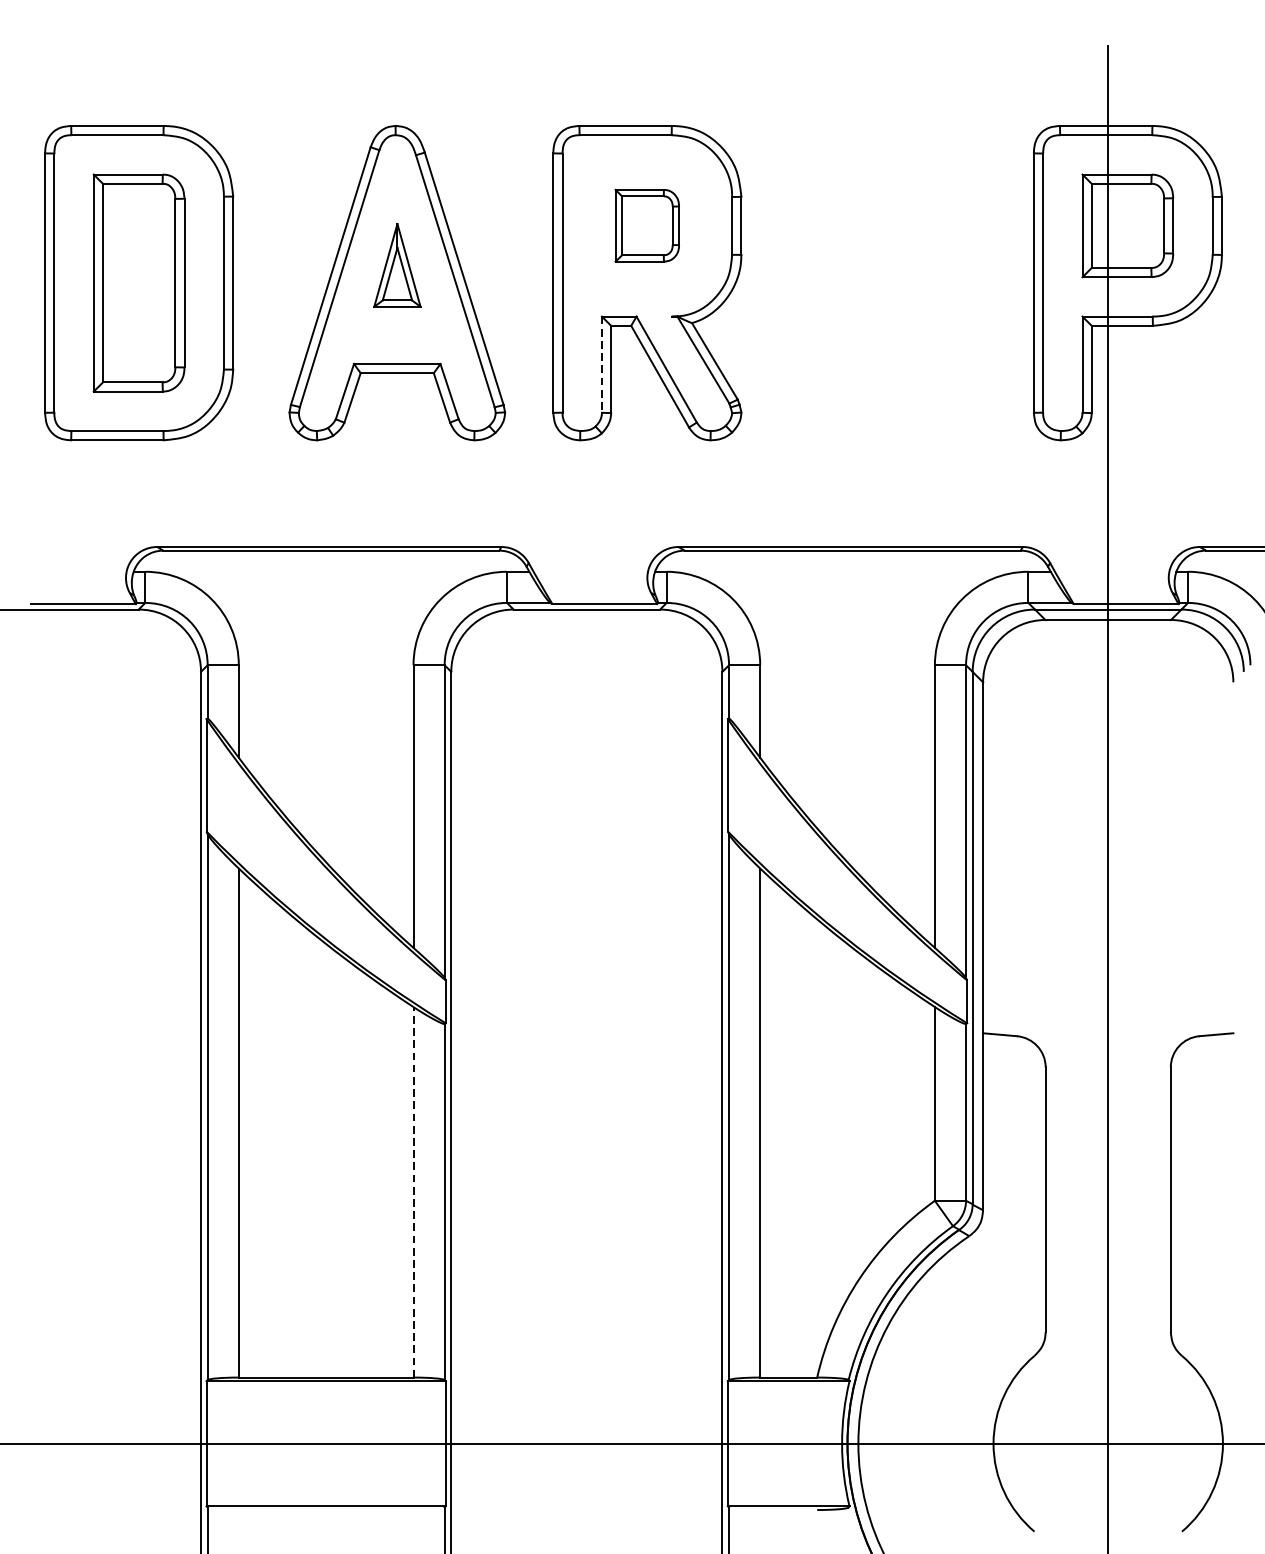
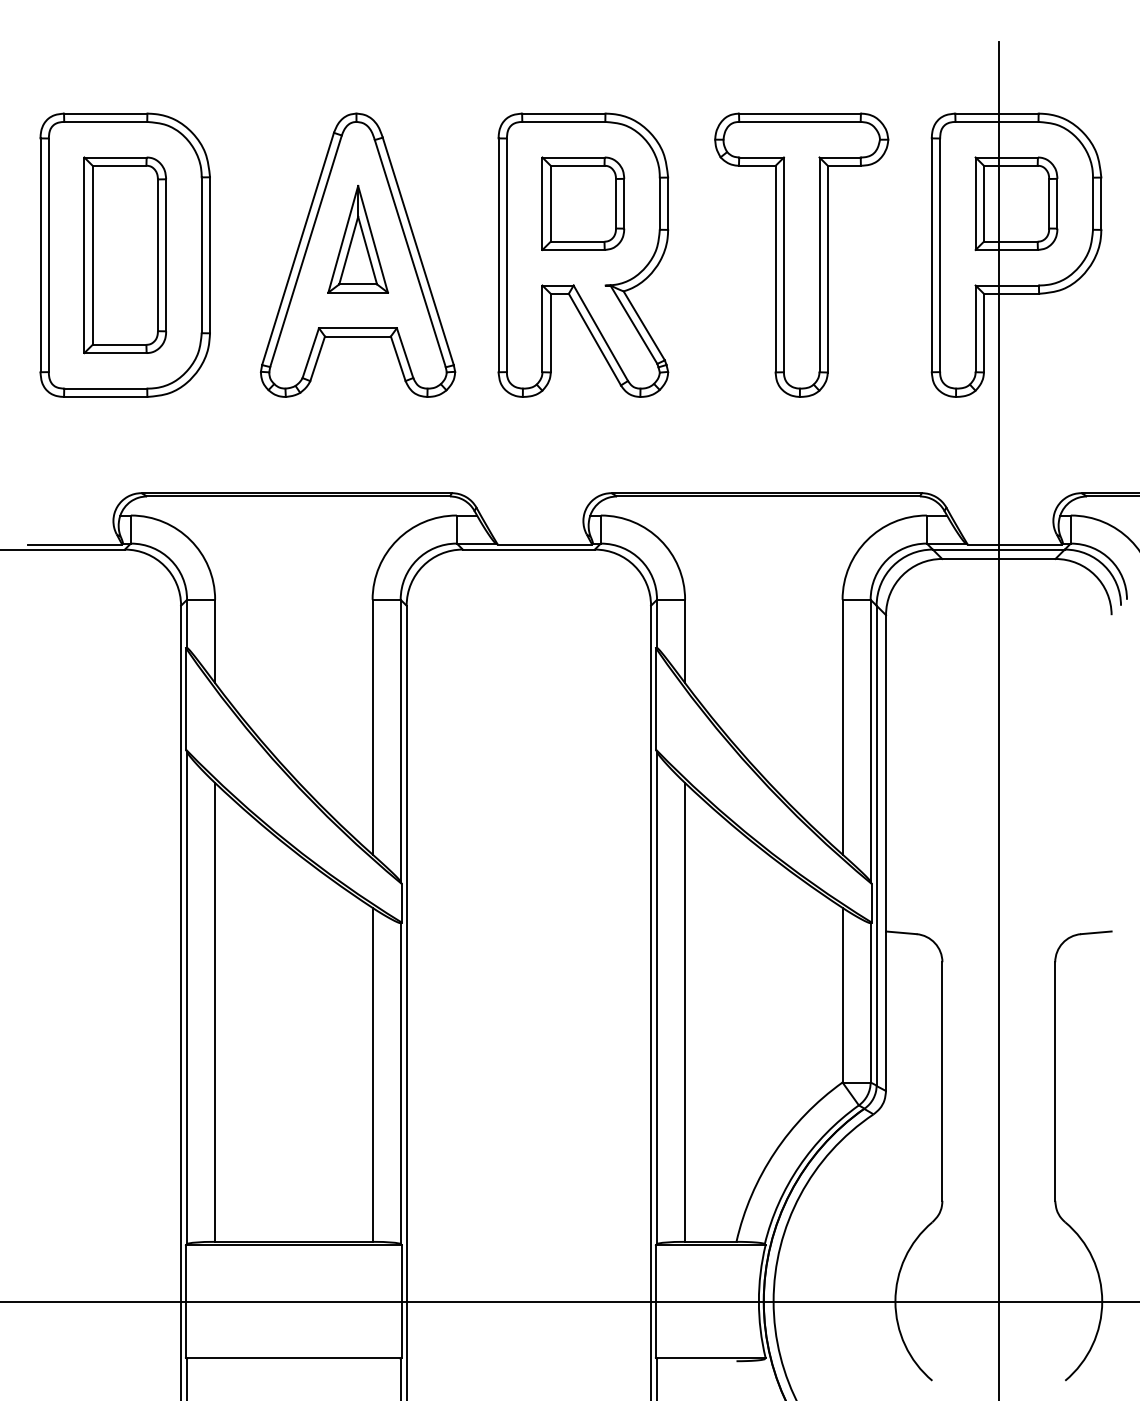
part: (647, 225) -> (583, 203), size x1.43
part: (396, 265) -> (357, 239), size x1.43
part: (889, 282) -> (801, 254), added
line: (601, 365) -> (542, 329), dashed -> solid
line: (413, 1191) -> (372, 1074), dashed -> solid

